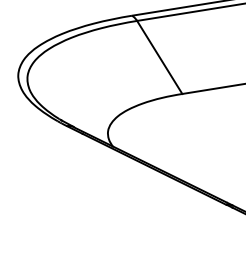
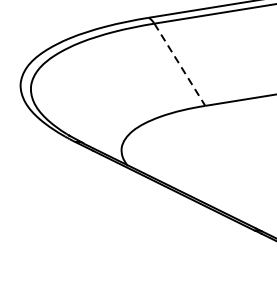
line: (159, 57) -> (179, 64), solid -> dashed

